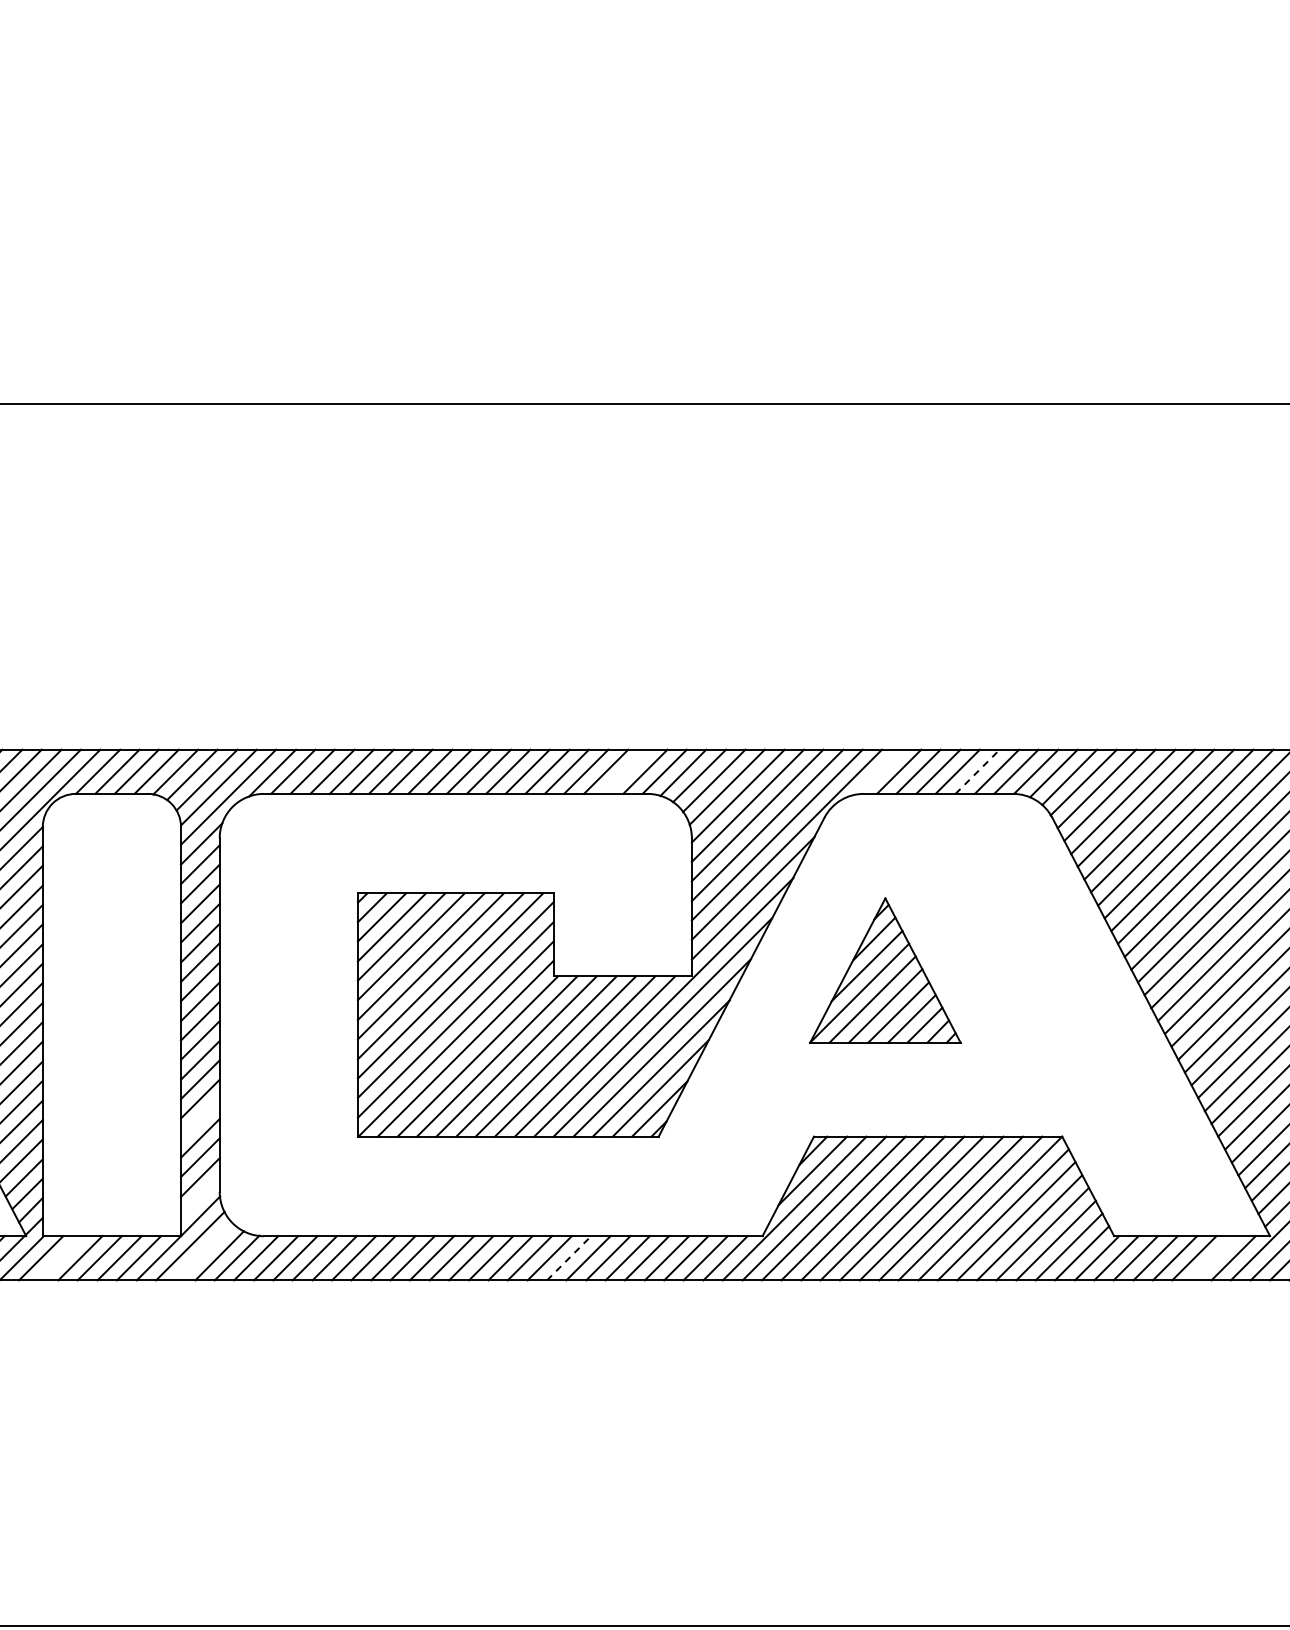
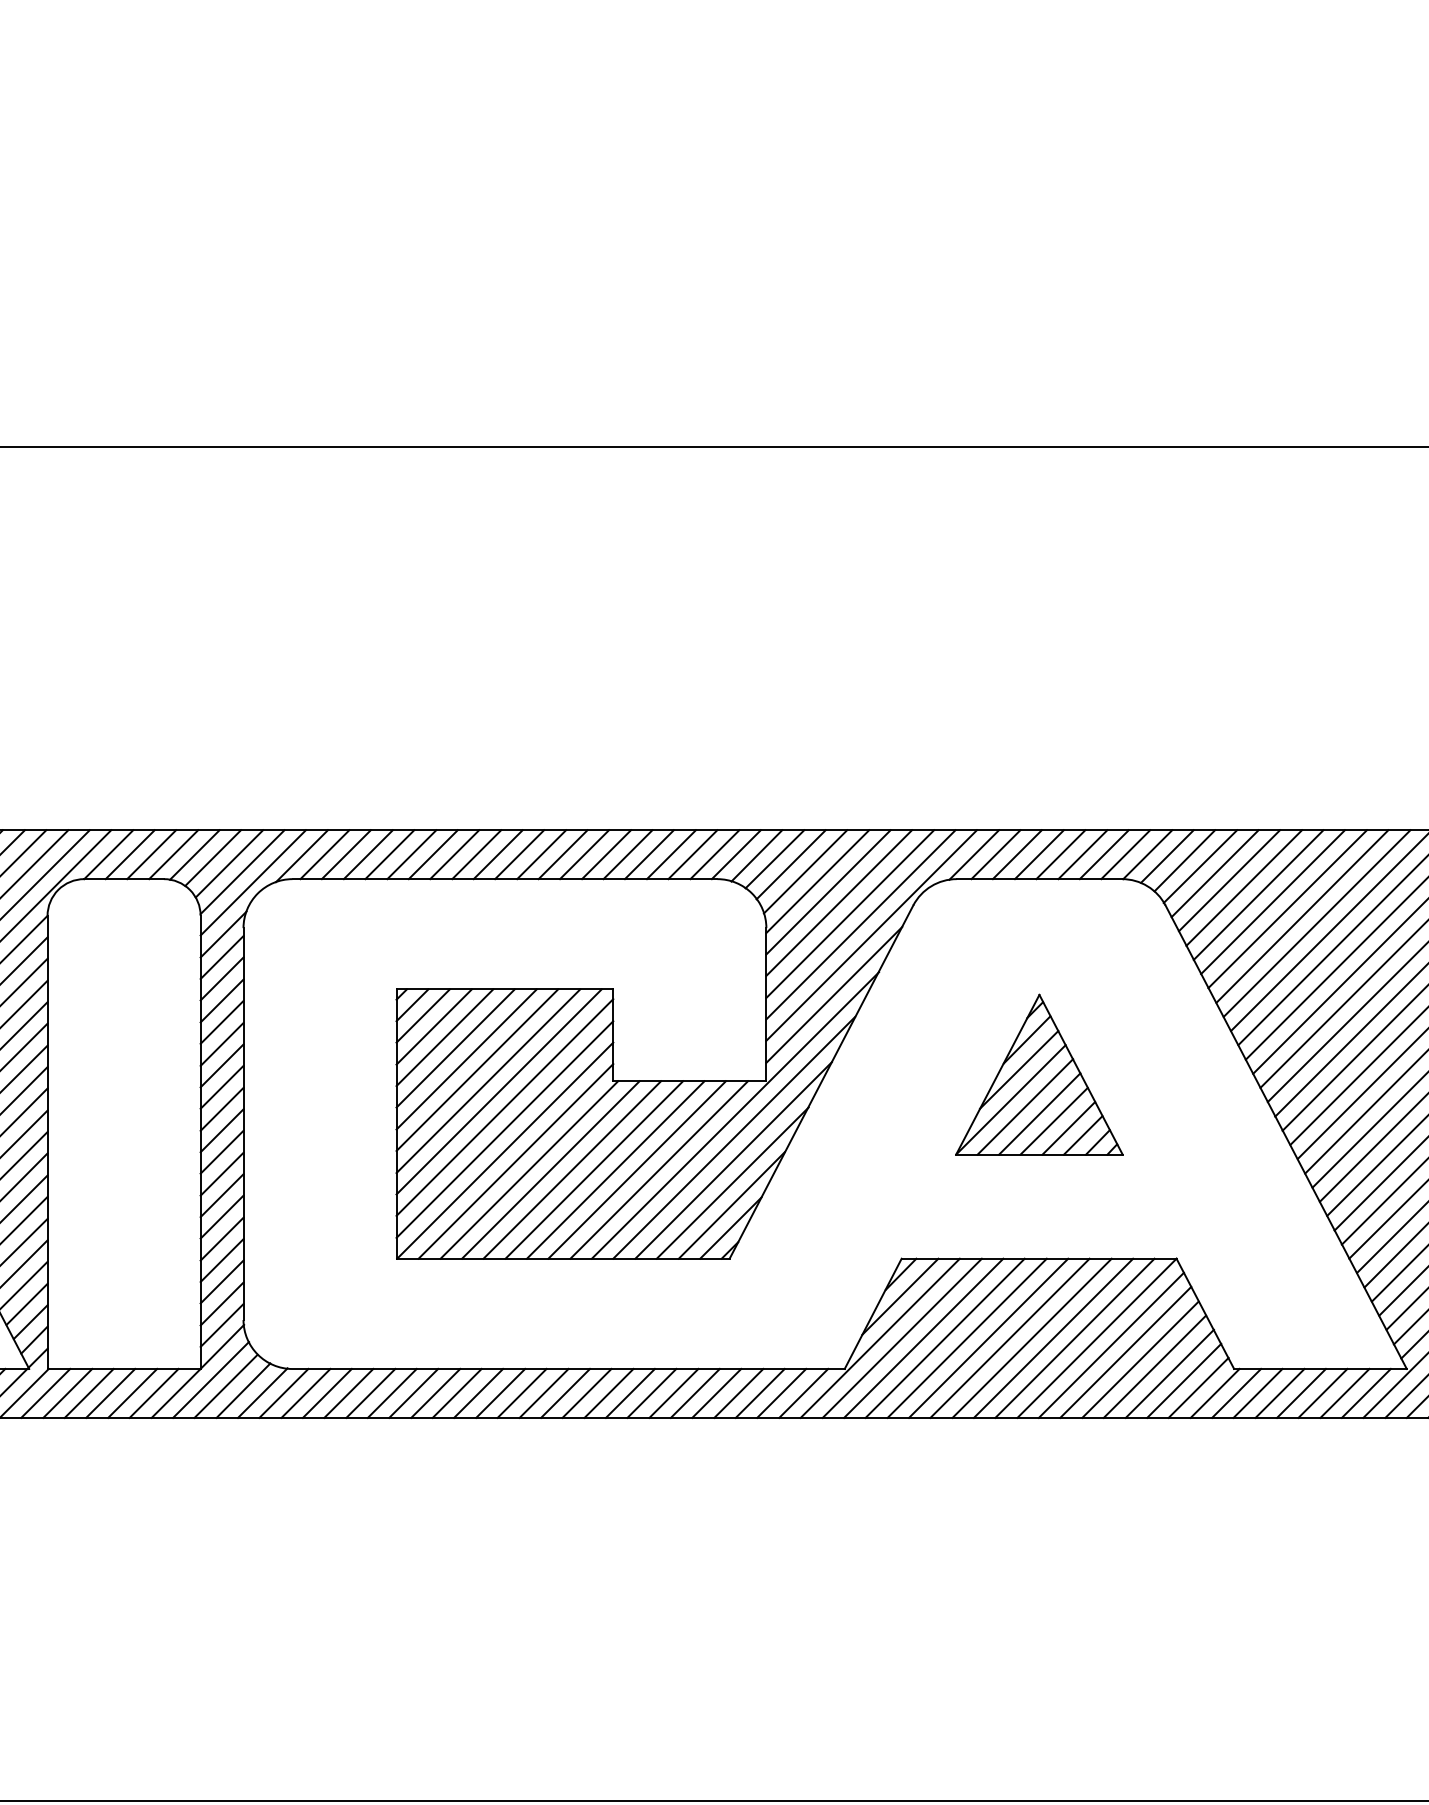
line: (625, 771) -> (692, 854), added
line: (879, 771) -> (974, 854), added
line: (978, 771) -> (1083, 854), dashed -> solid
part: (885, 970) -> (1039, 1074), moved
line: (200, 1118) -> (222, 1238), added
line: (200, 1196) -> (222, 1325), added
line: (203, 1251) -> (225, 1385), added
line: (569, 1257) -> (630, 1392), dashed -> solid
line: (60, 1258) -> (67, 1393), added
line: (1214, 1258) -> (1345, 1393), added

